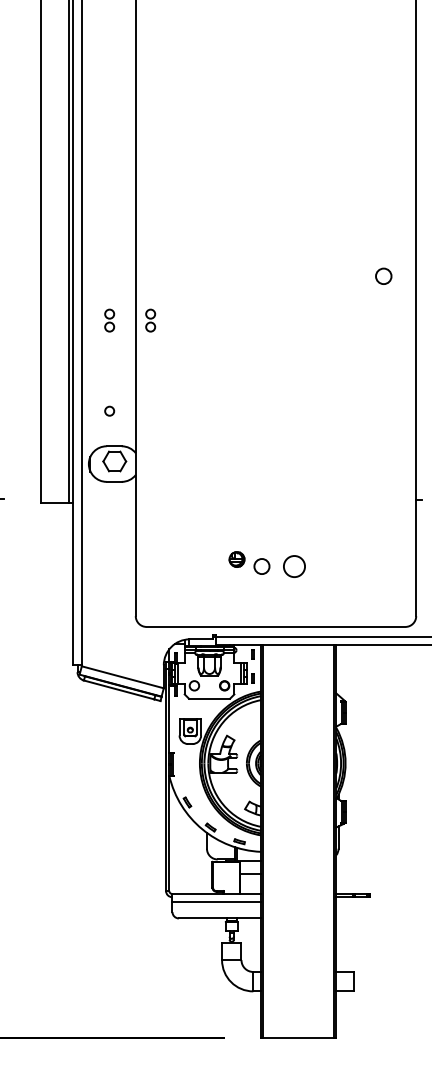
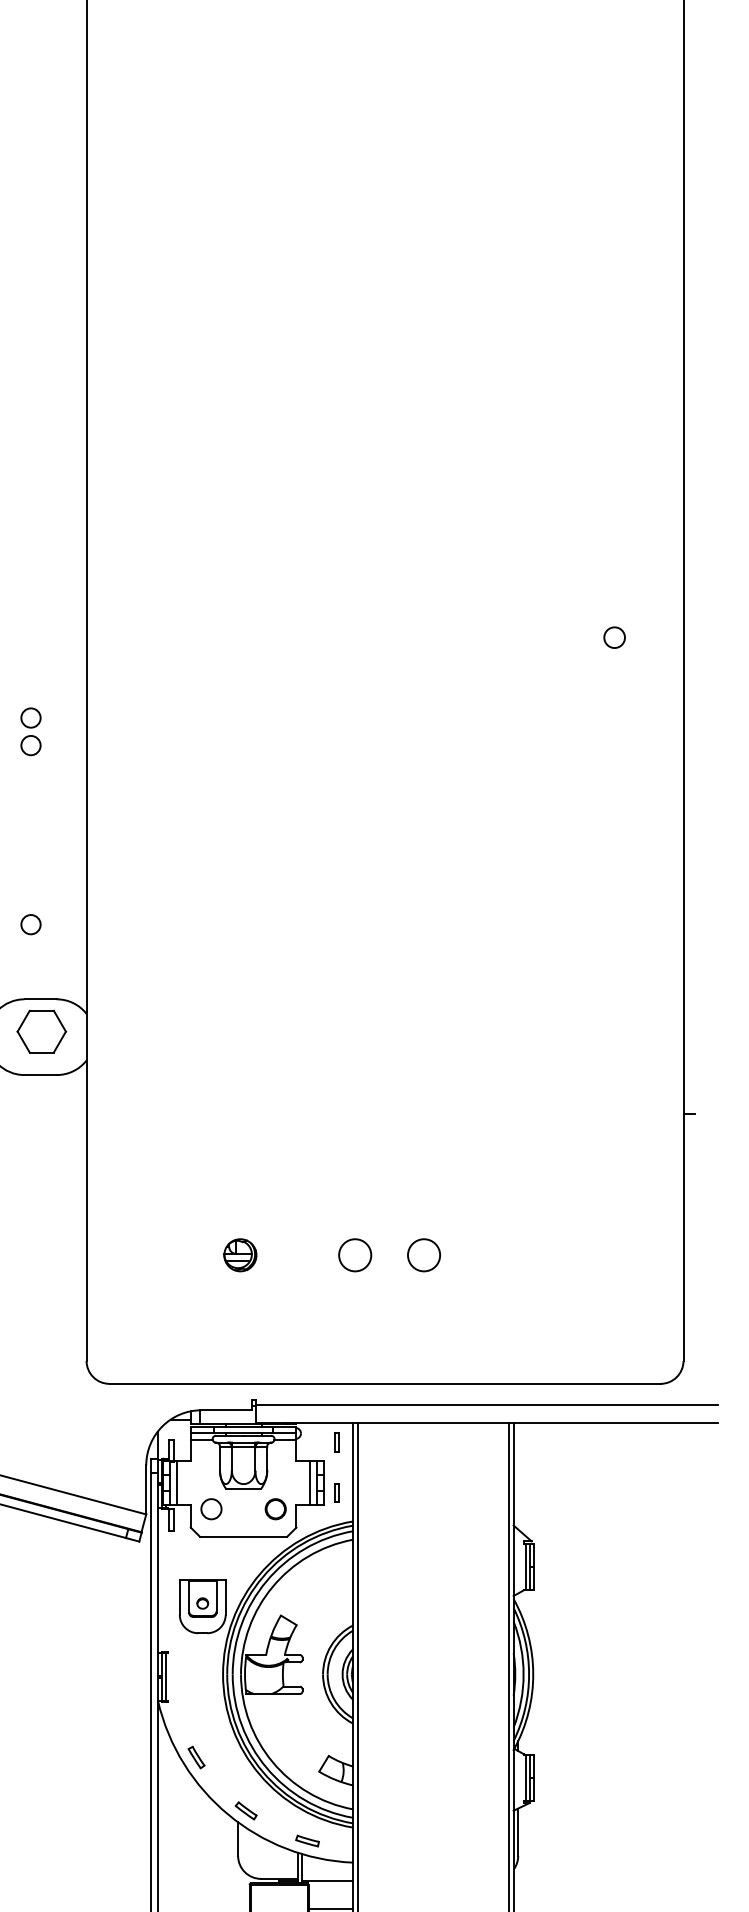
circle: (383, 276) -> (613, 637), size x0.62
part: (150, 320) -> (117, 731), removed
part: (236, 559) -> (239, 1255), moved
circle: (293, 566) -> (422, 1255), size x0.71

